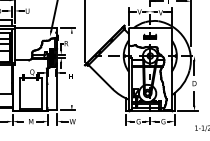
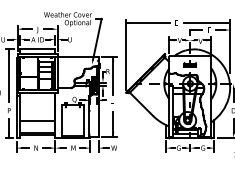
line: (71, 47) -> (113, 75), added
line: (71, 97) -> (113, 124), added

